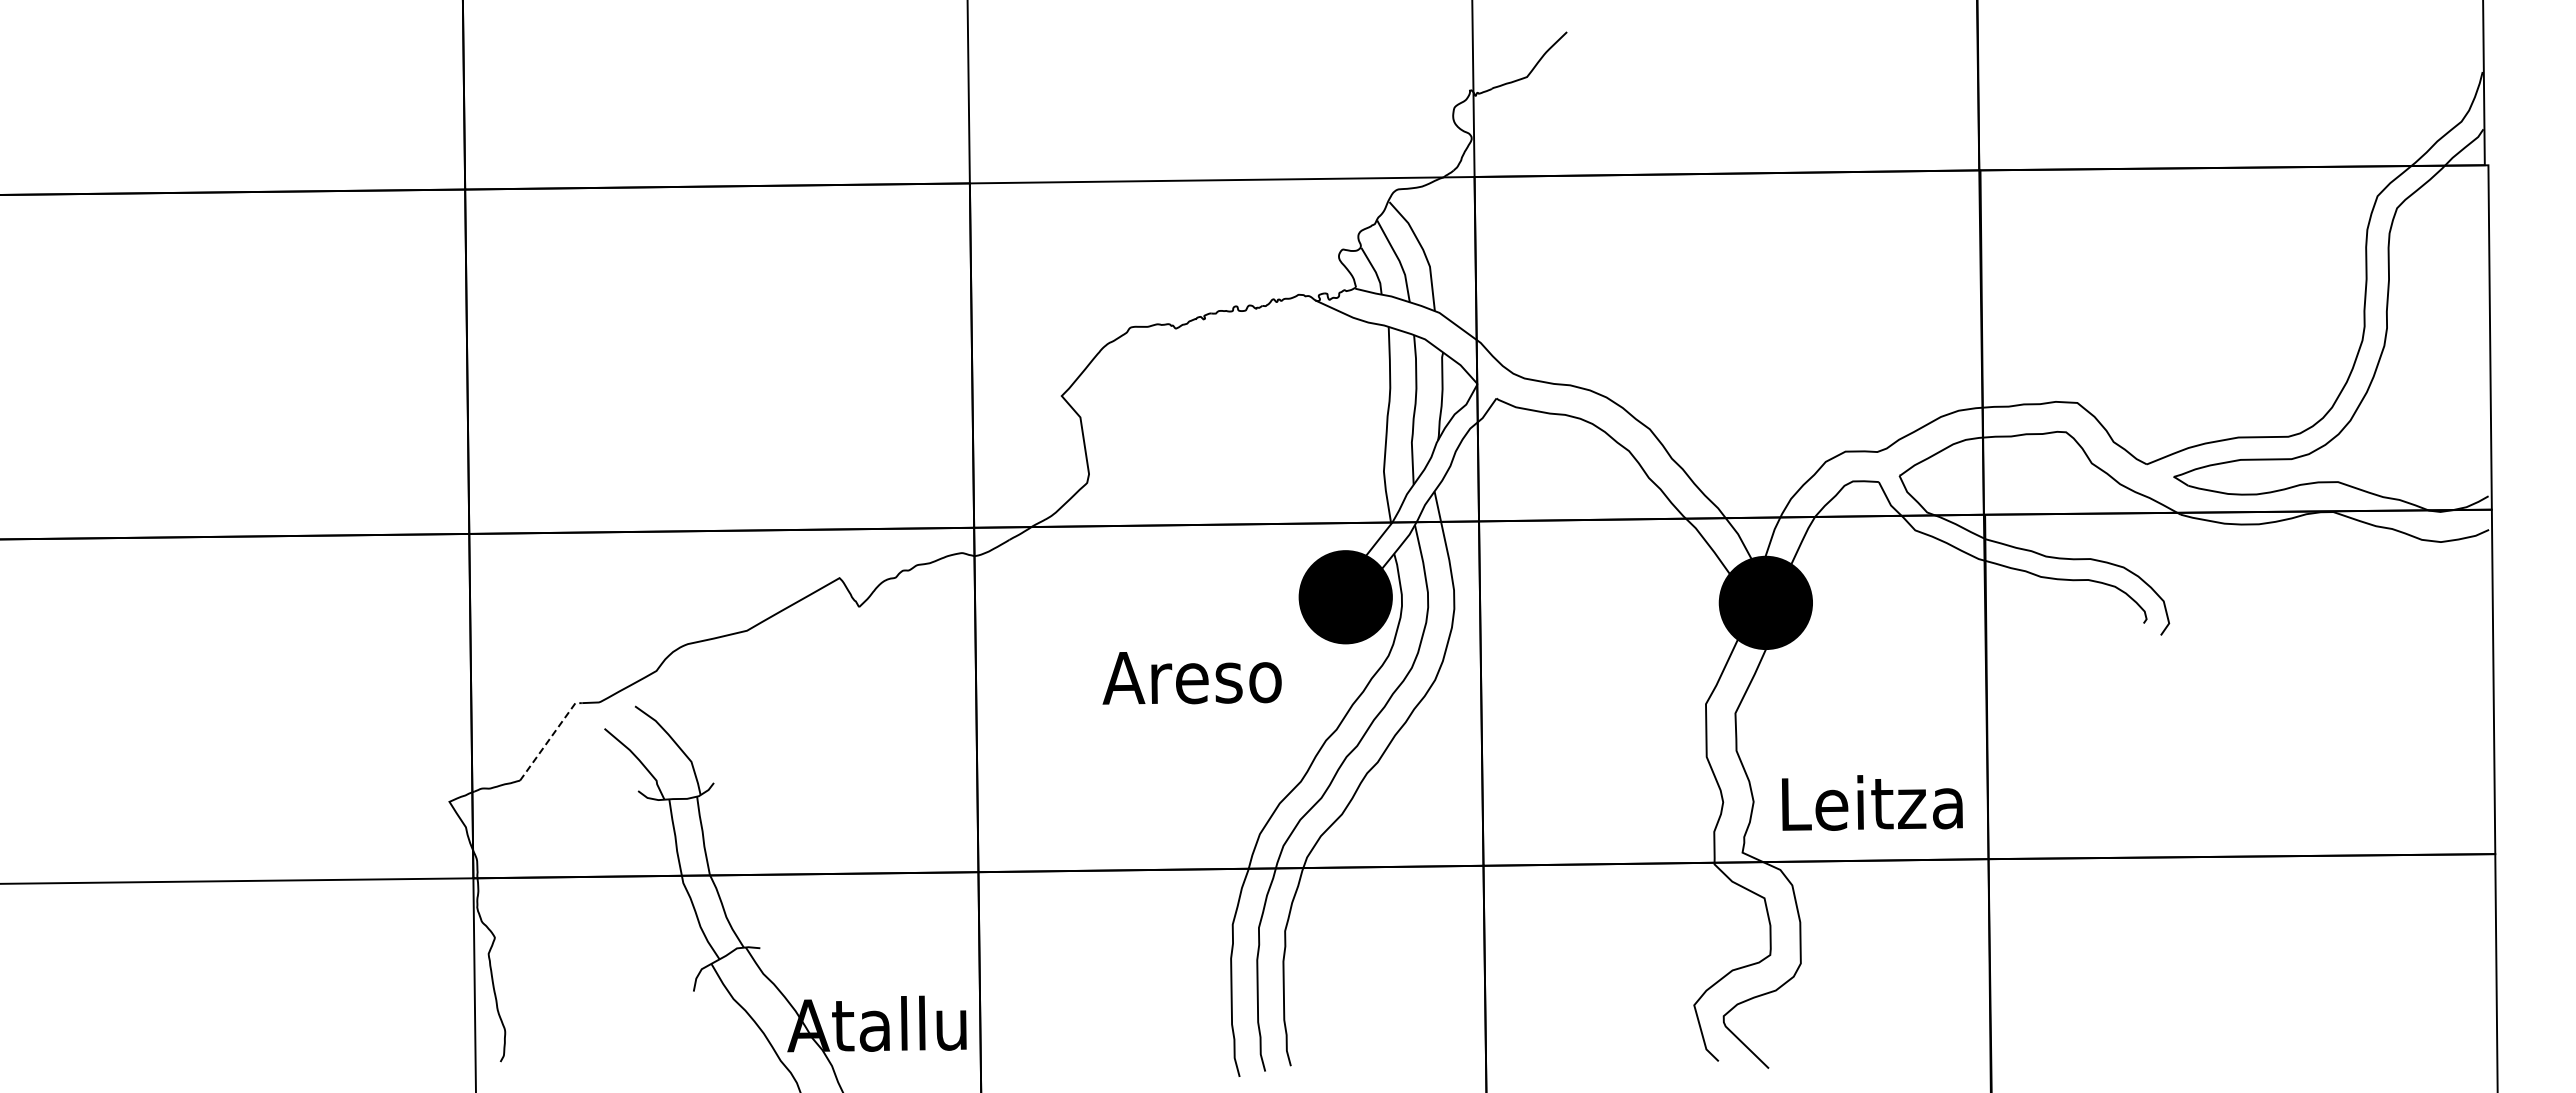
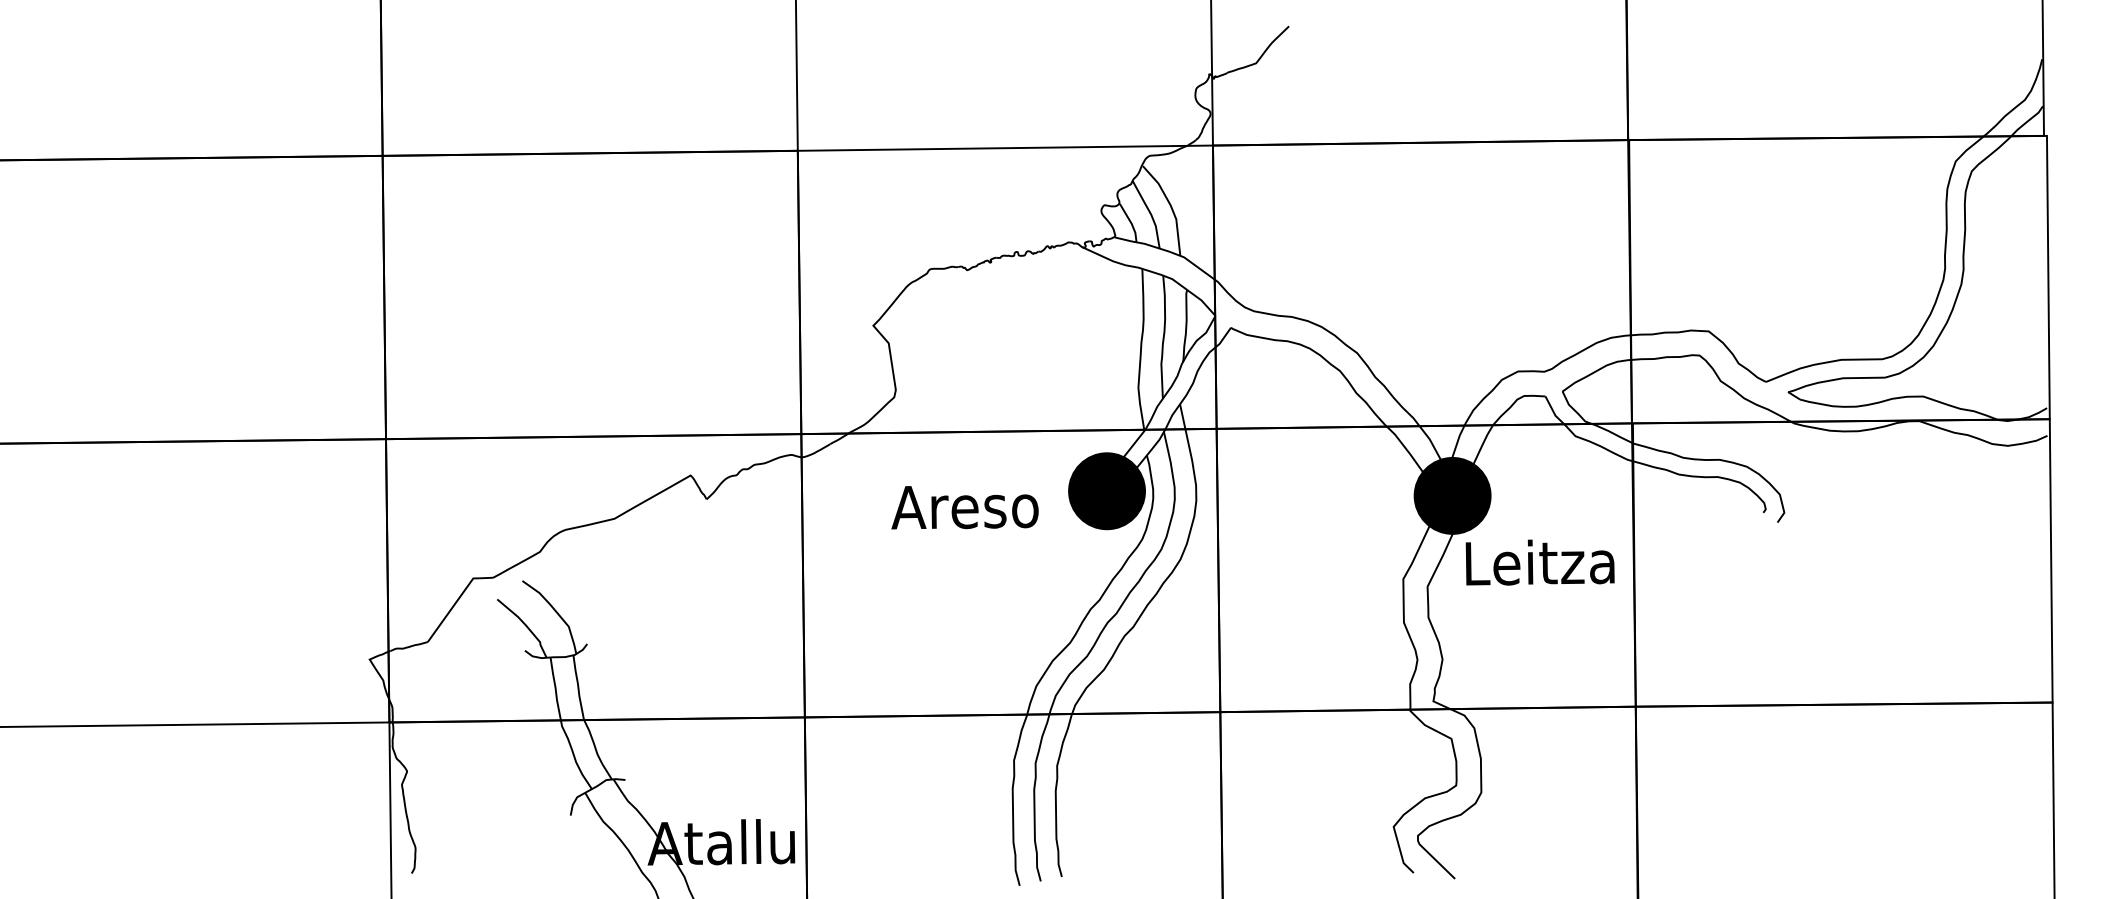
text: (1191, 678) -> (964, 507), moved
line: (550, 737) -> (452, 606), dashed -> solid
text: (1872, 802) -> (1540, 562), moved

